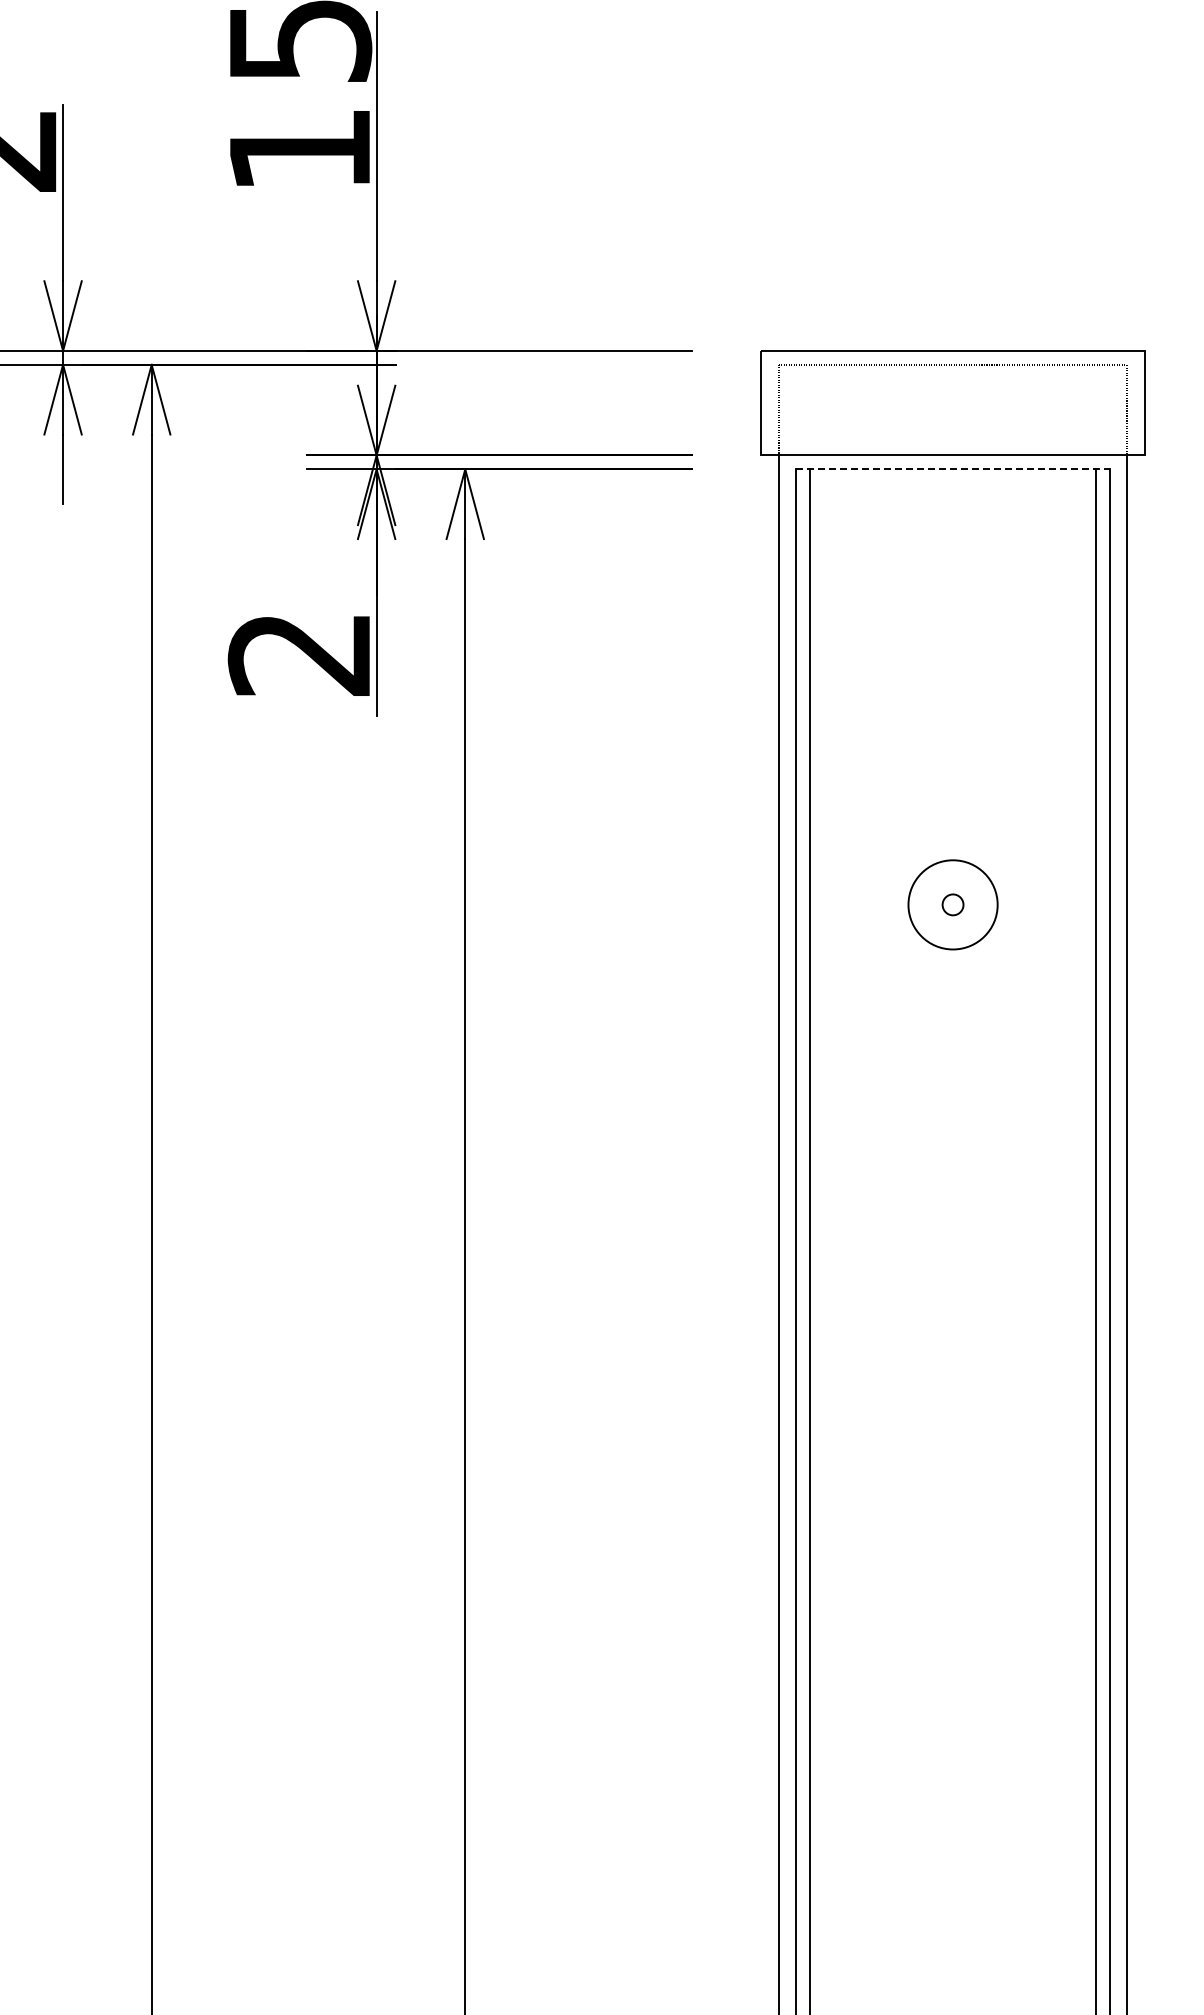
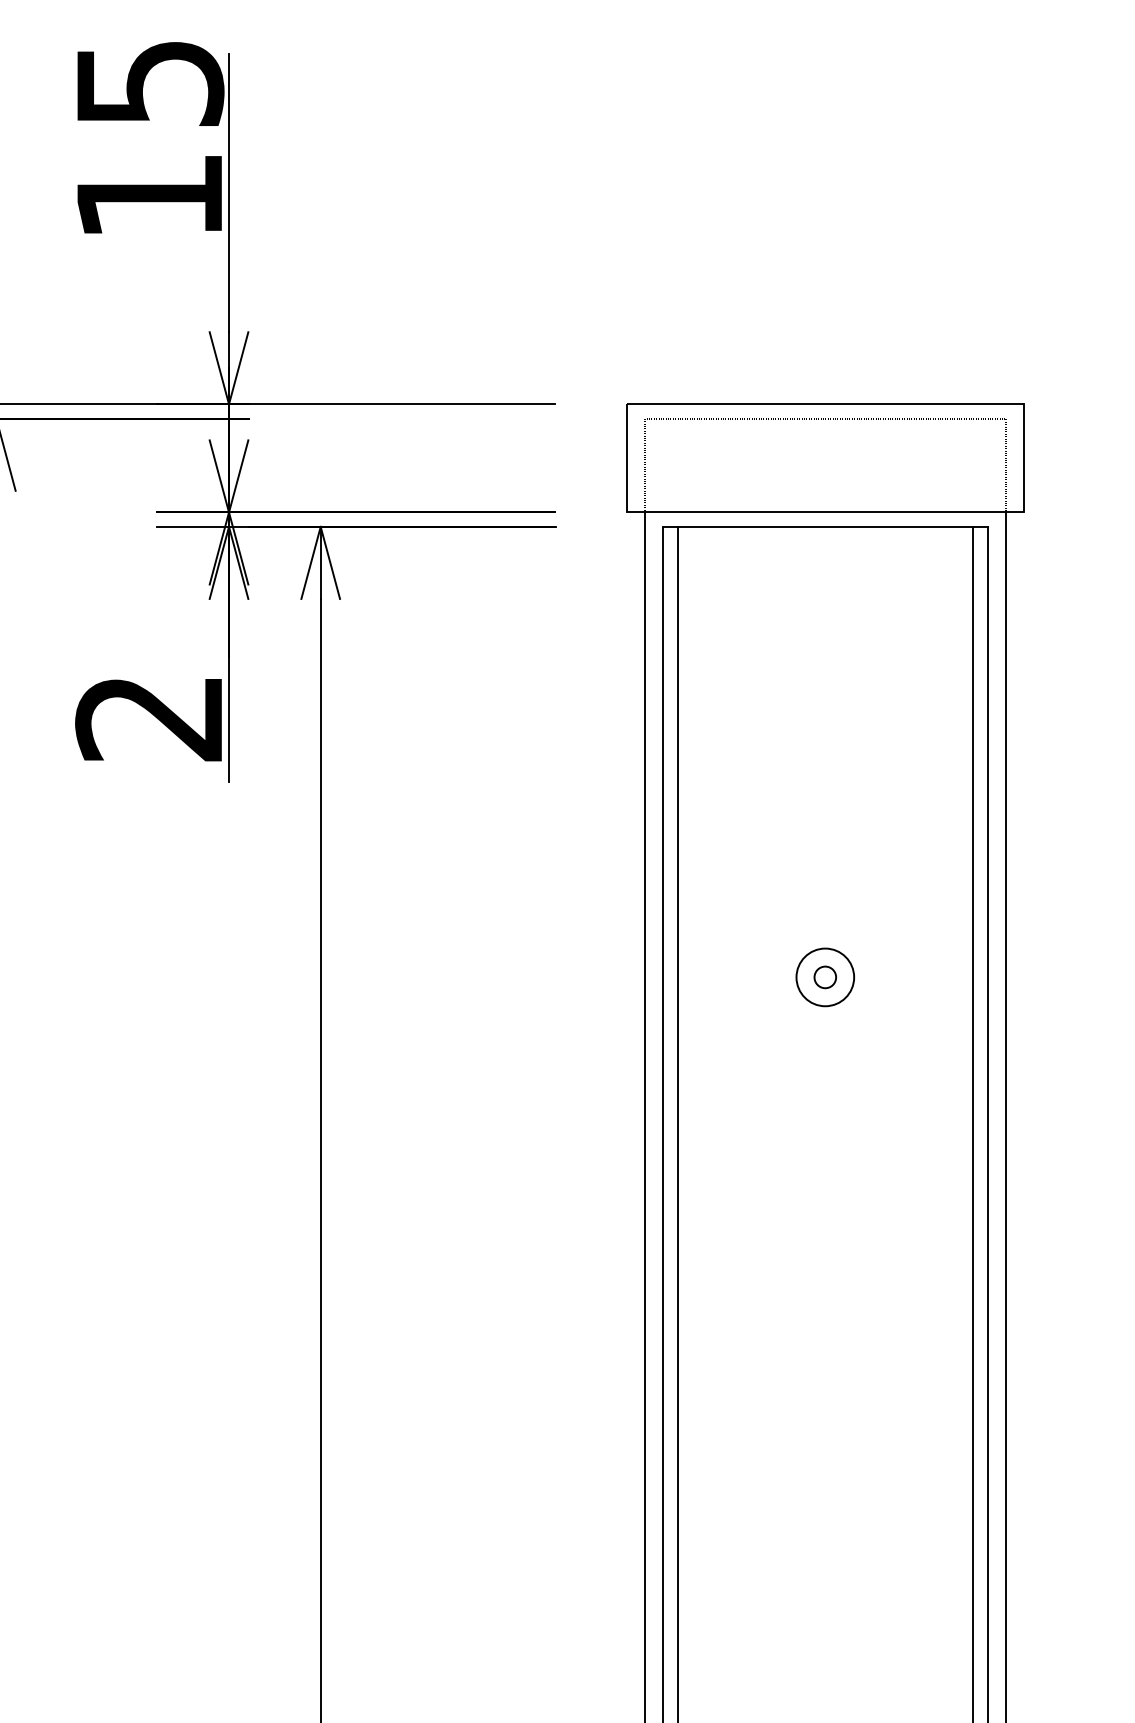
line: (953, 469) -> (825, 527), dashed -> solid
circle: (952, 904) -> (824, 977), size x0.62

